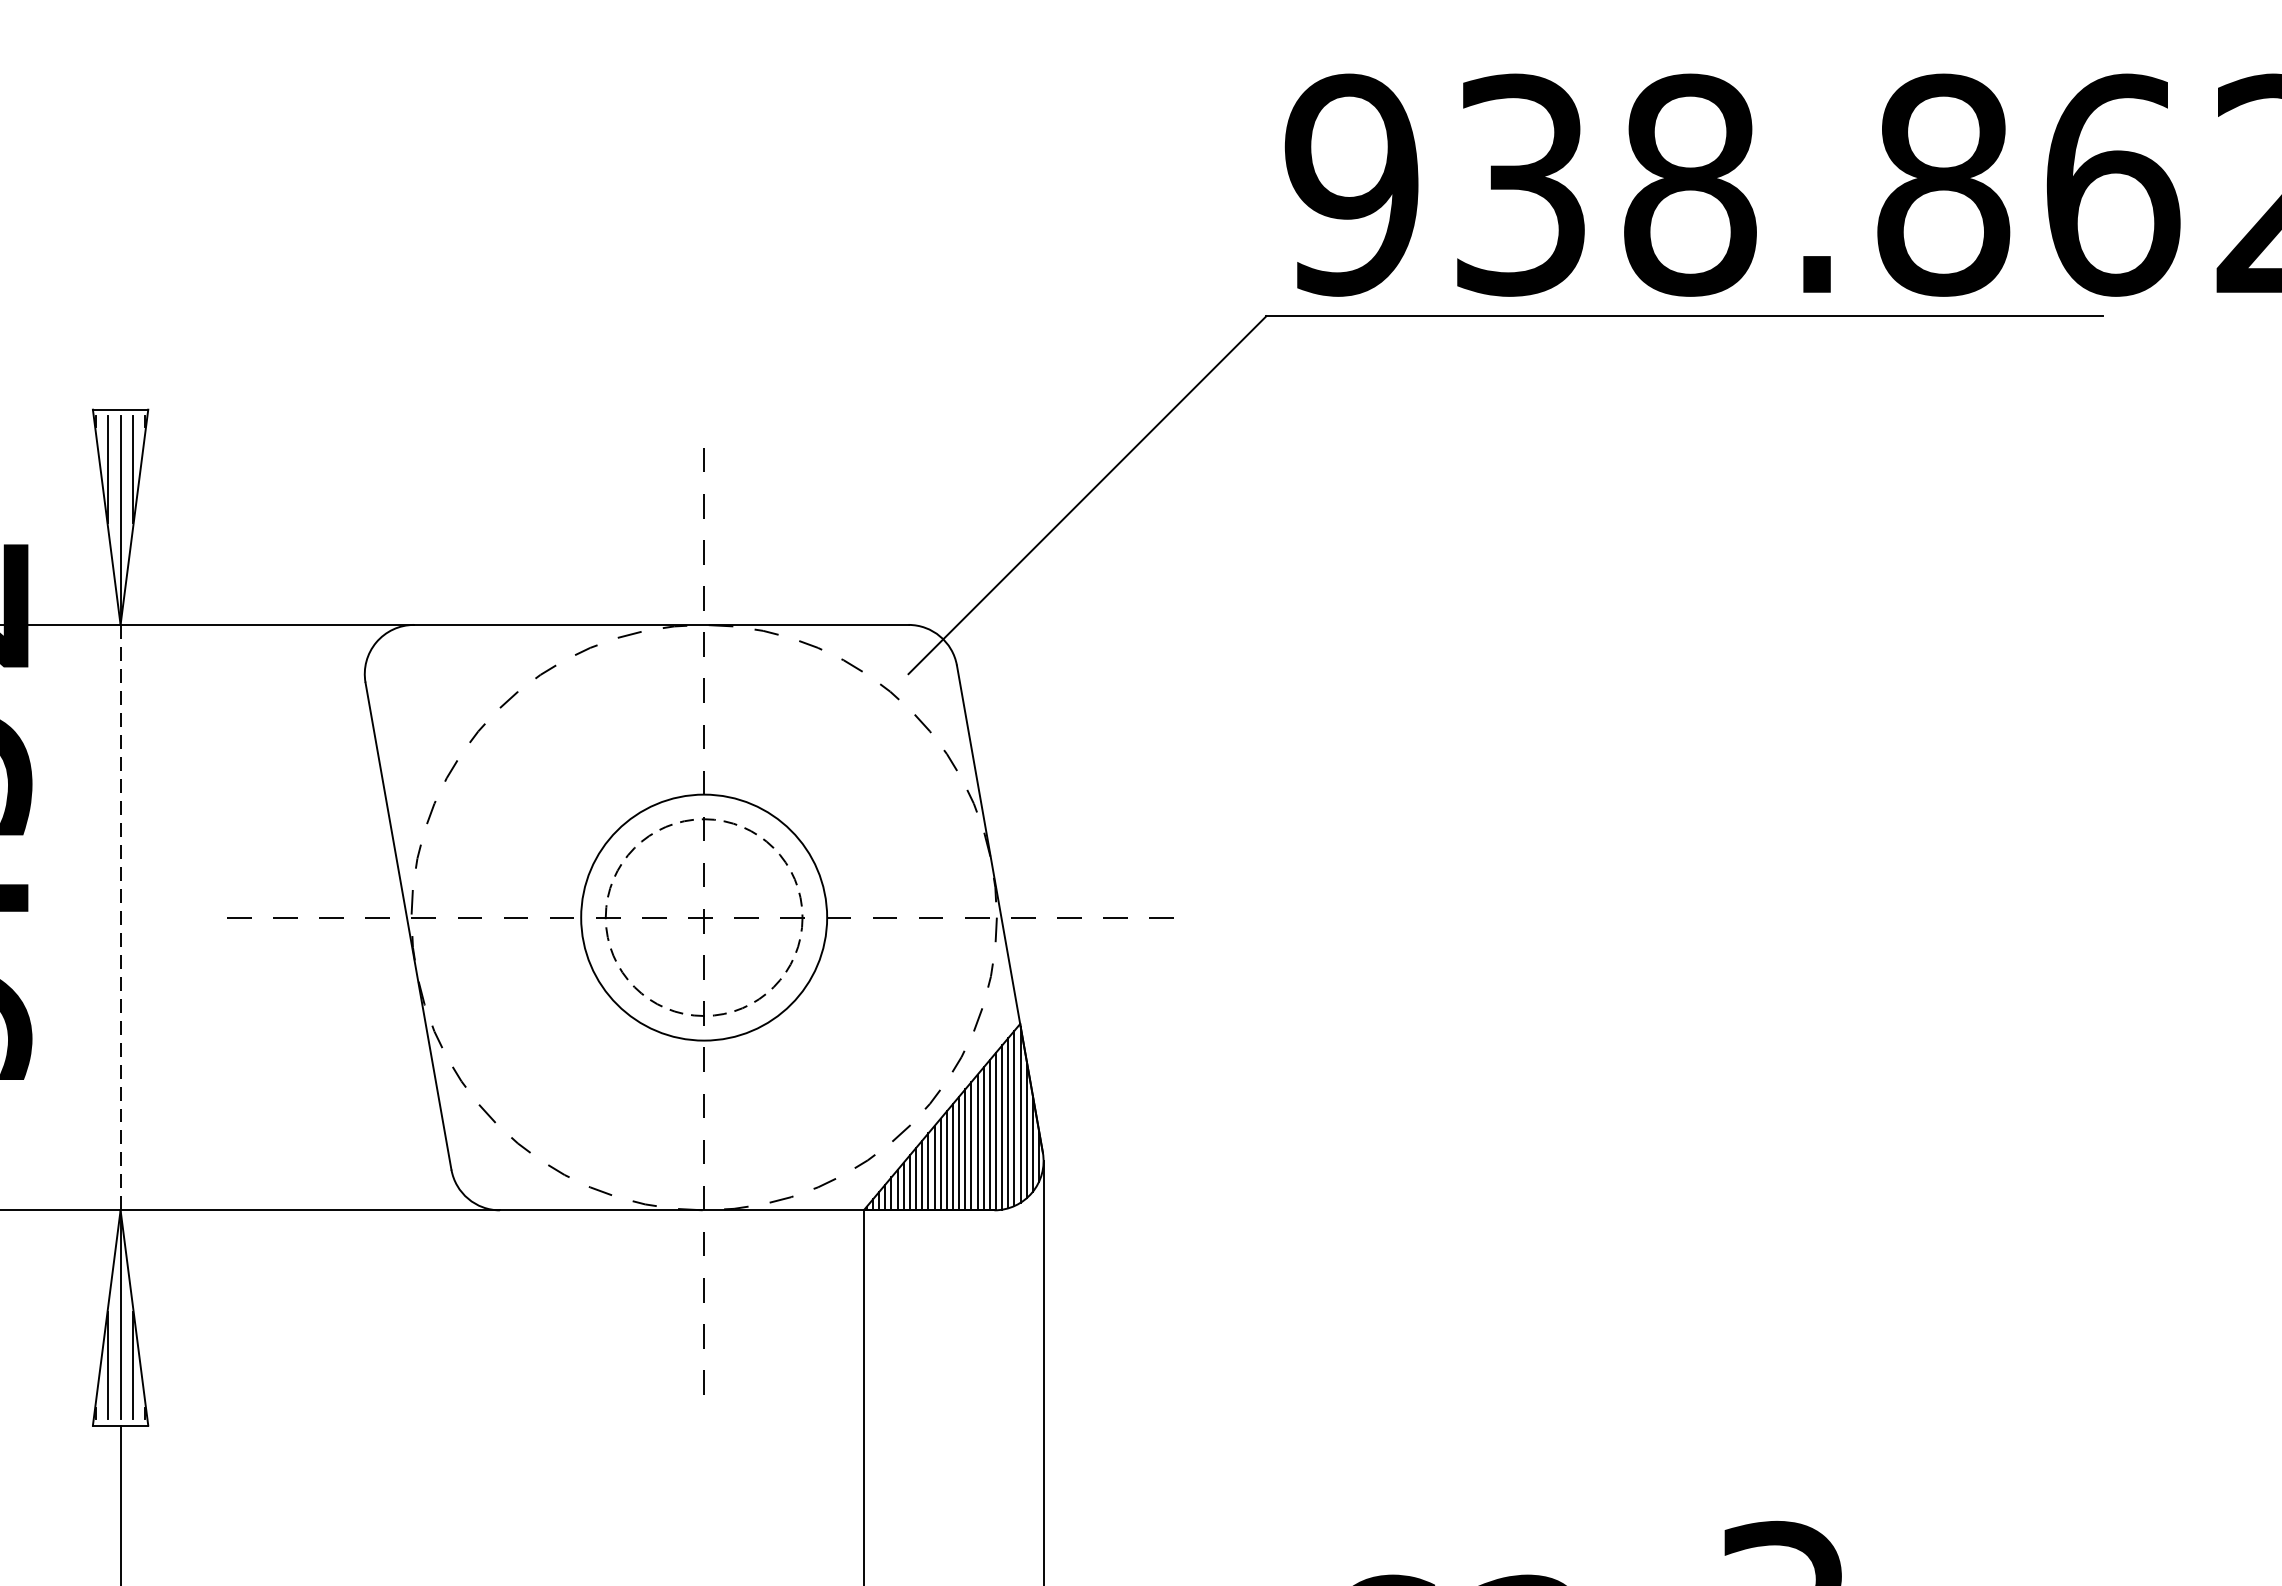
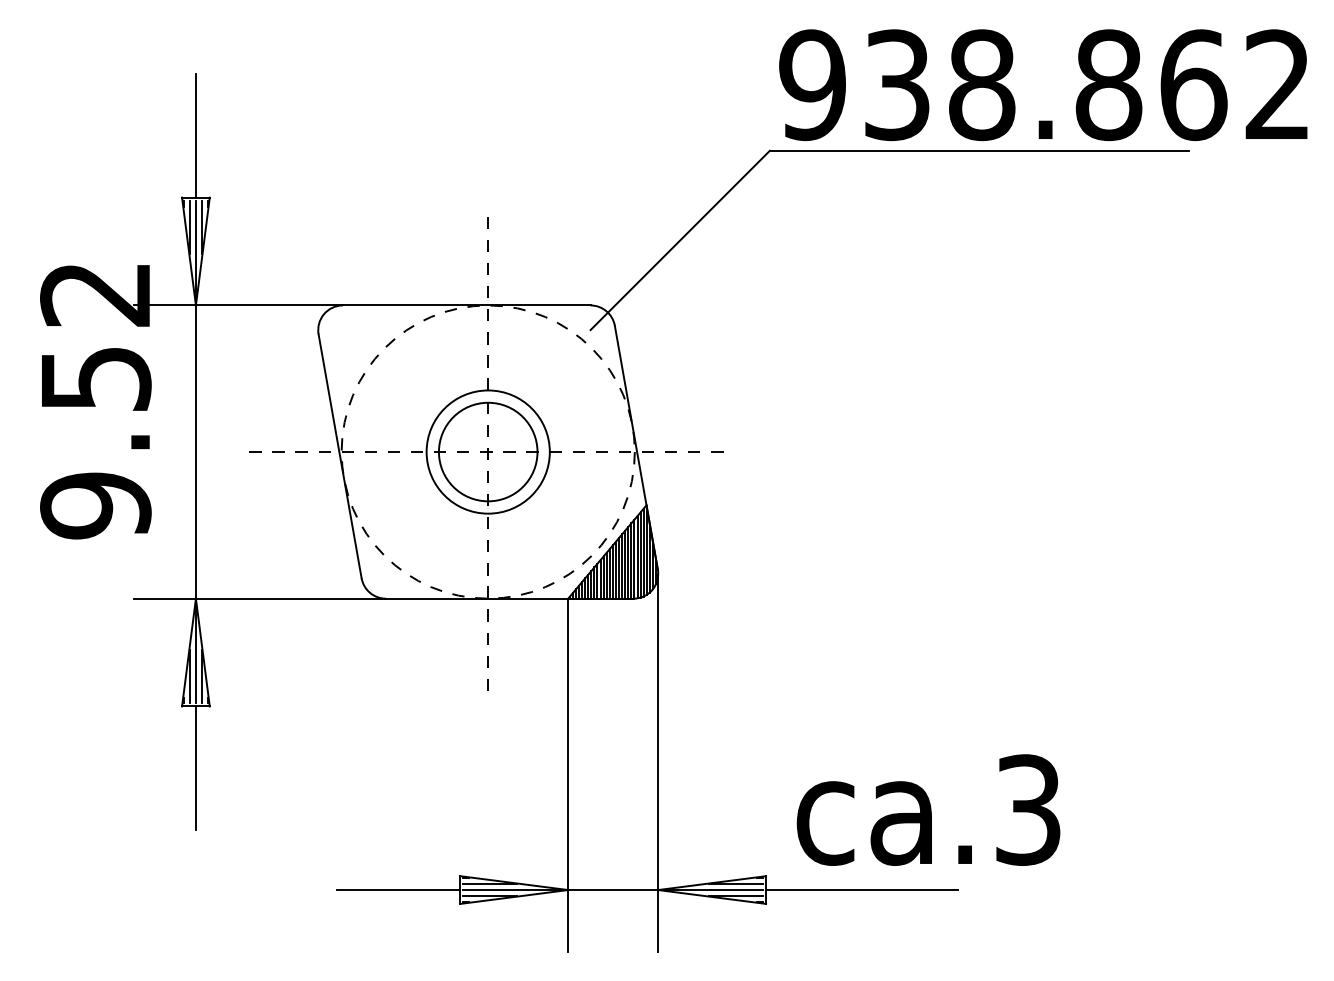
line: (119, 285) -> (195, 135), added
circle: (702, 916) -> (487, 451), dashed -> solid
line: (119, 918) -> (195, 452), dashed -> solid

